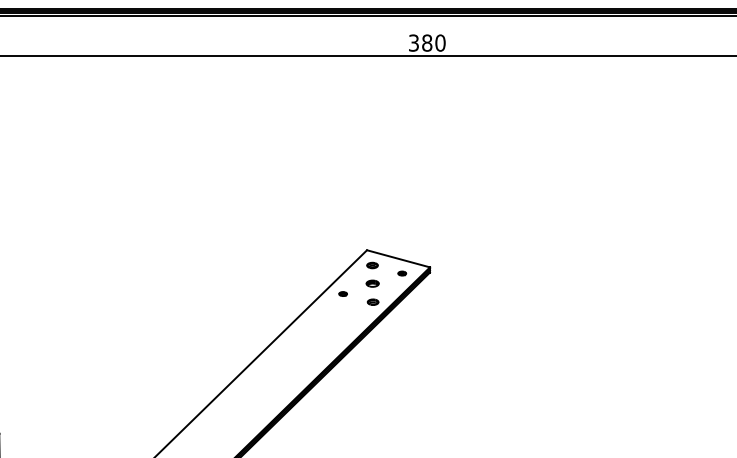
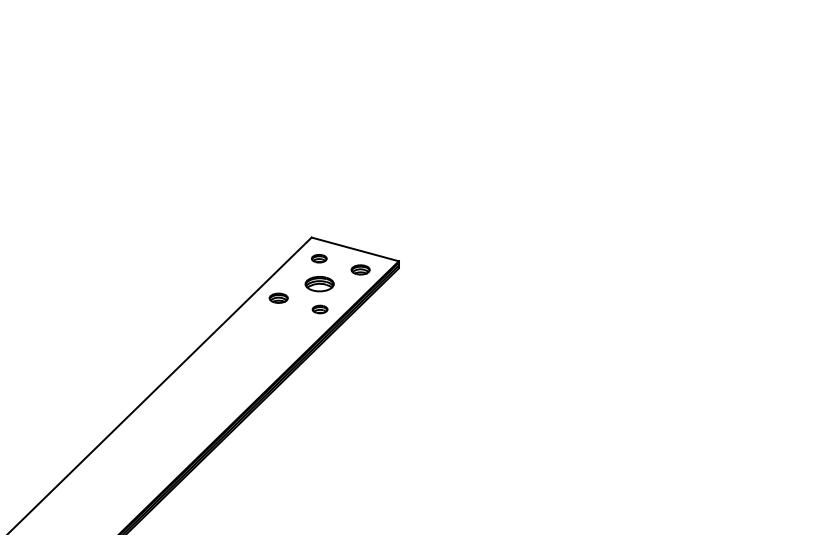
part: (401, 273) -> (359, 269), size x1.67
part: (372, 283) -> (319, 283), size x1.67
part: (342, 293) -> (277, 297), size x1.67

